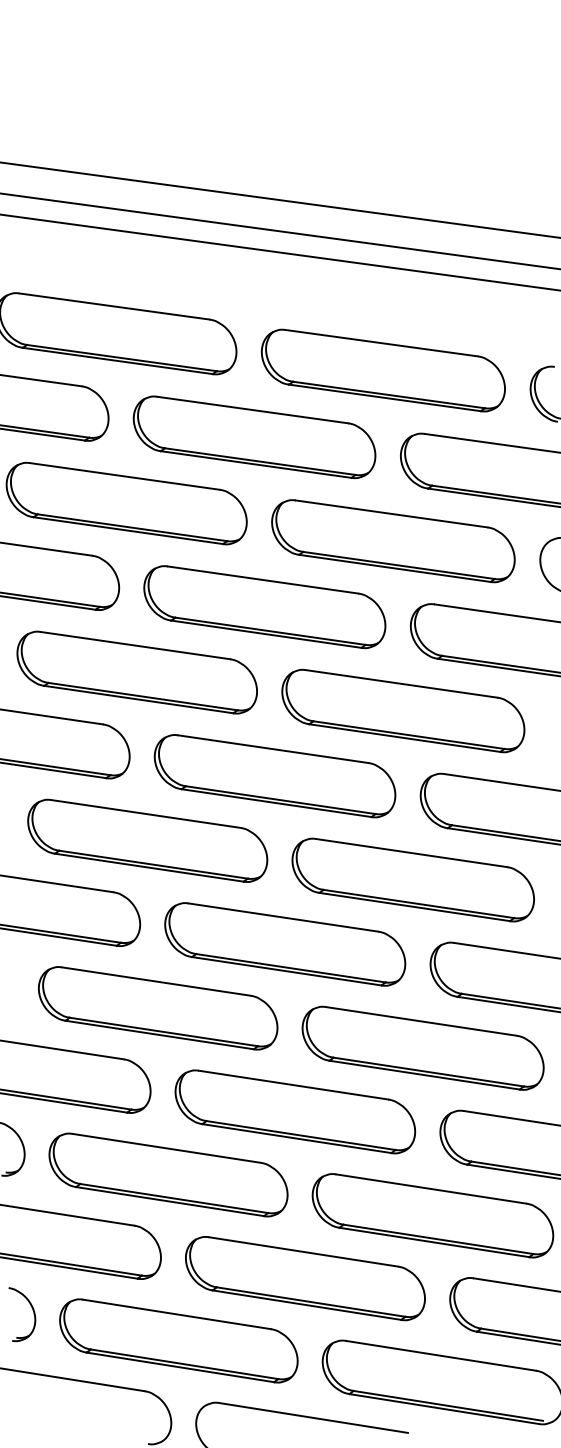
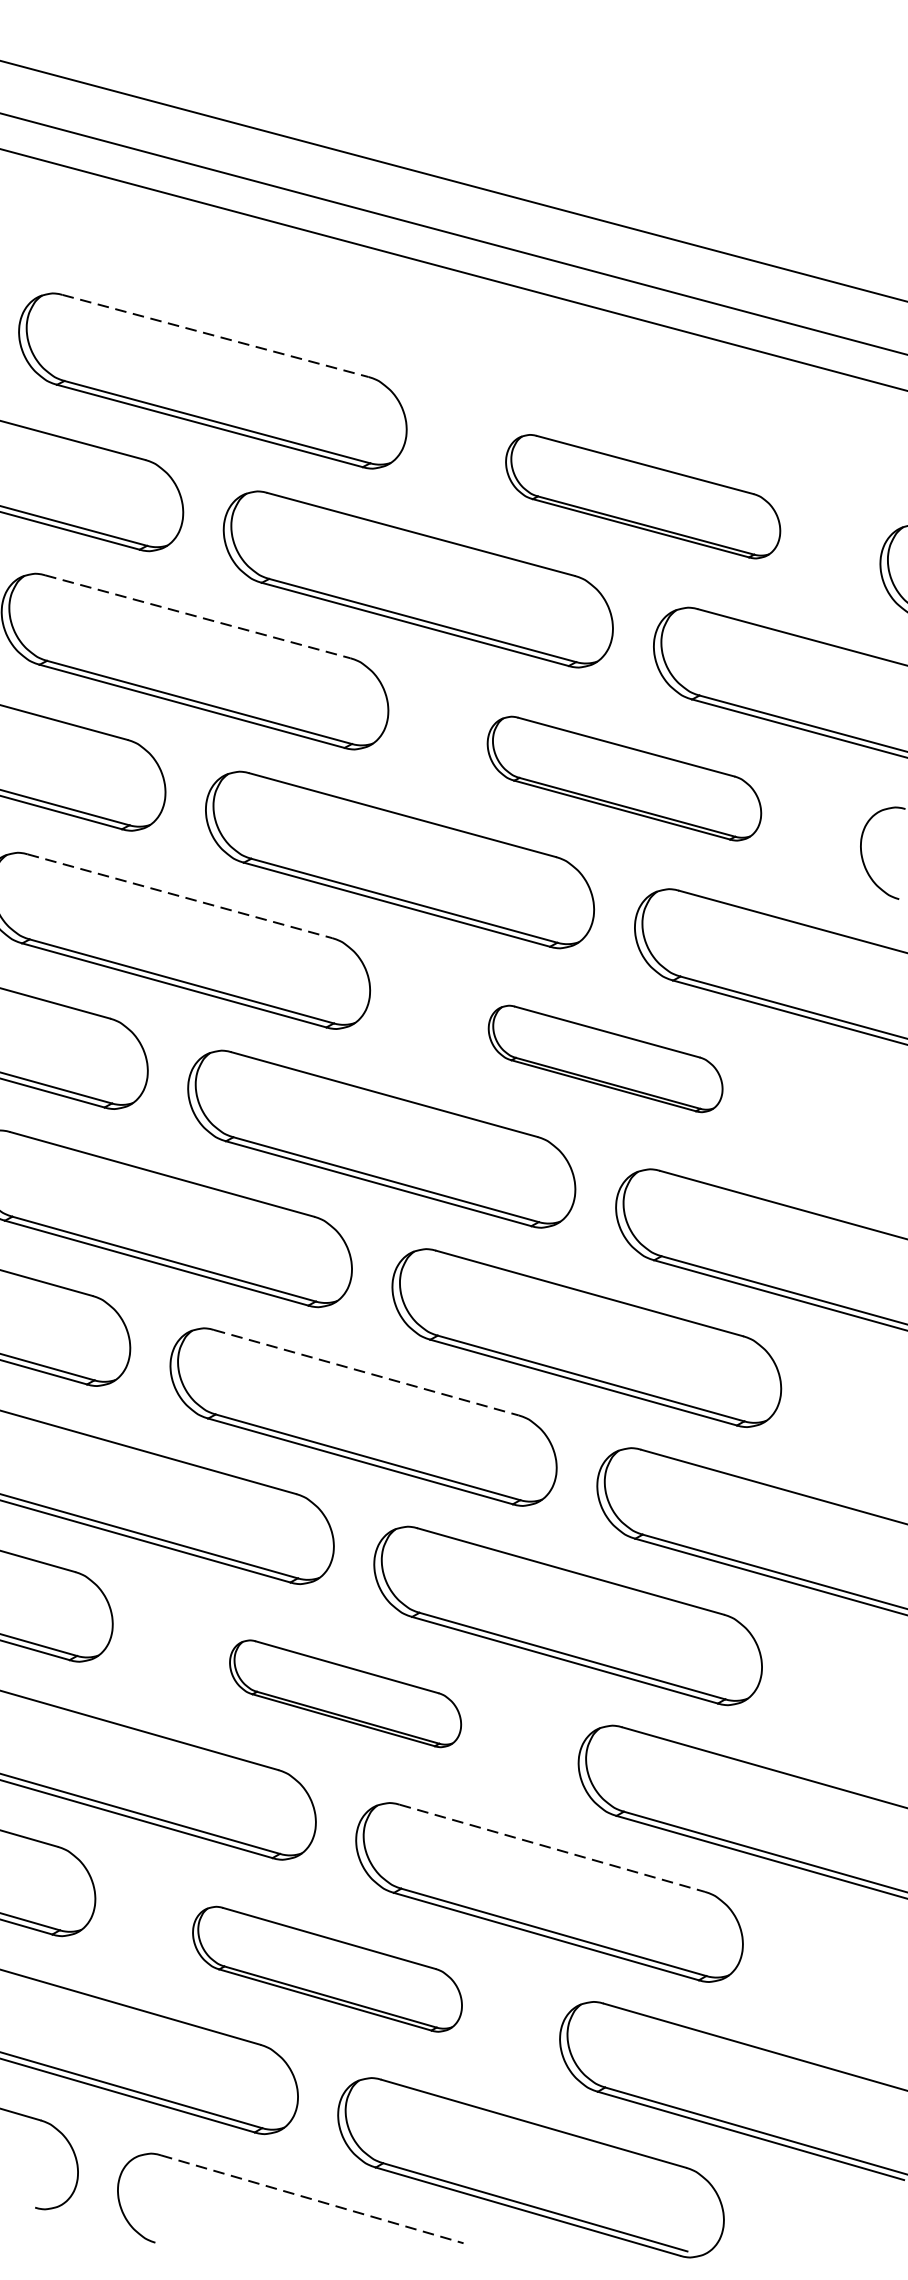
line: (114, 306) -> (215, 336), solid -> dashed
part: (382, 370) -> (641, 496), size x0.7
line: (124, 476) -> (196, 616), solid -> dashed
part: (393, 541) -> (624, 779), size x0.7
line: (135, 645) -> (180, 896), solid -> dashed
part: (403, 710) -> (605, 1058), size x0.6
line: (283, 917) -> (366, 1372), solid -> dashed
part: (295, 1111) -> (345, 1693), size x0.6
line: (431, 1189) -> (552, 1849), solid -> dashed
part: (305, 1278) -> (327, 1968), size x0.7
line: (314, 1418) -> (313, 2200), solid -> dashed

